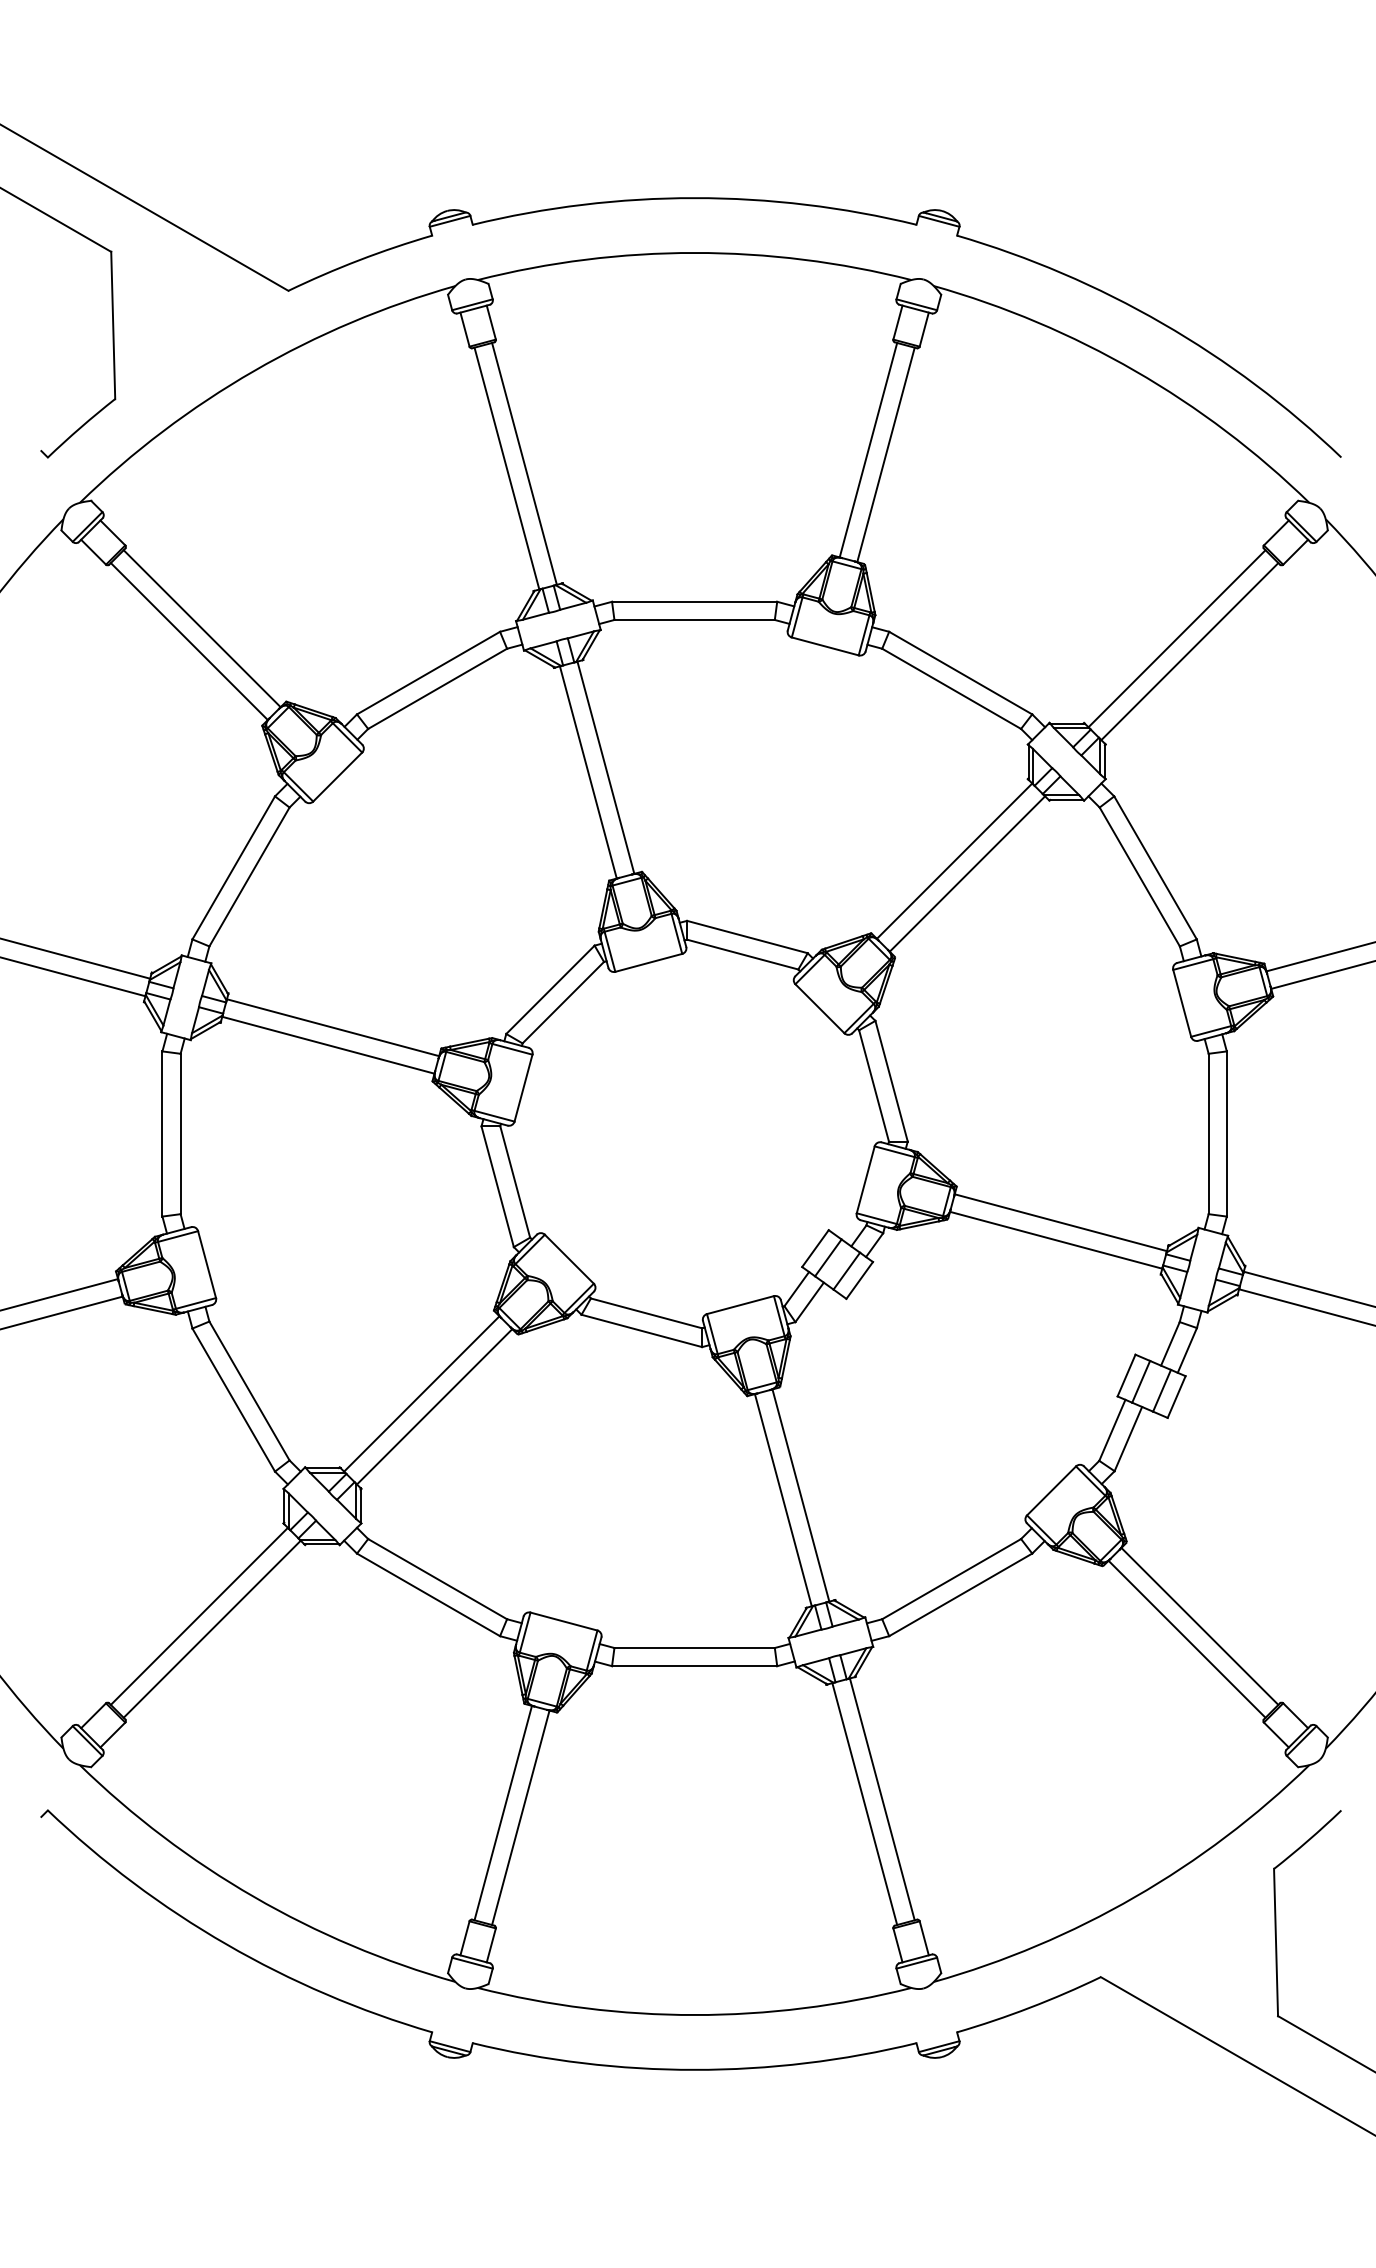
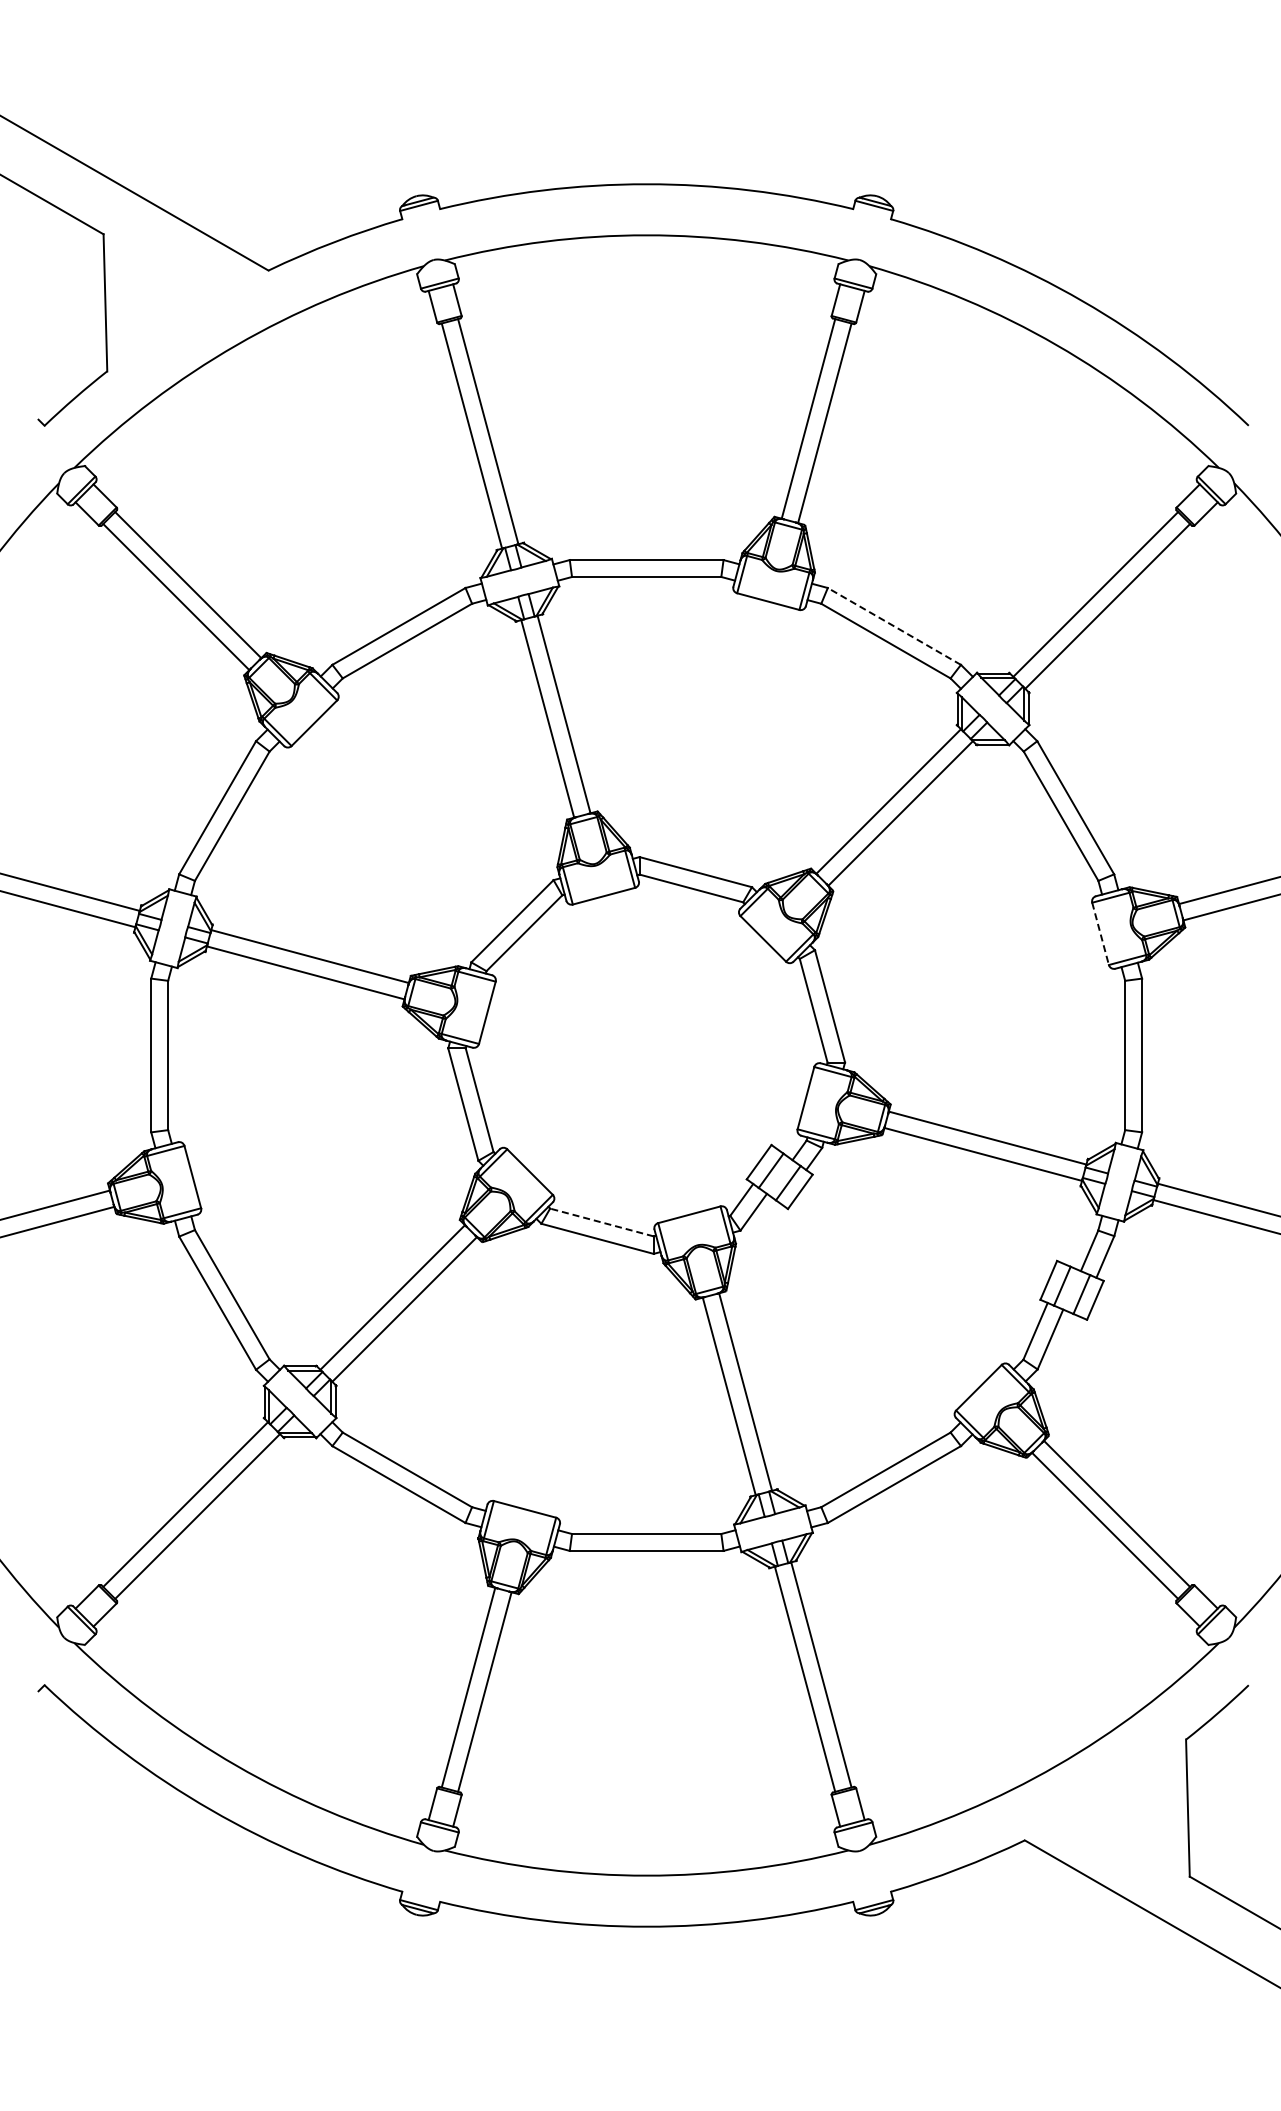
line: (960, 673) -> (894, 626), solid -> dashed
line: (1182, 1004) -> (1100, 934), solid -> dashed
line: (646, 1313) -> (601, 1222), solid -> dashed

